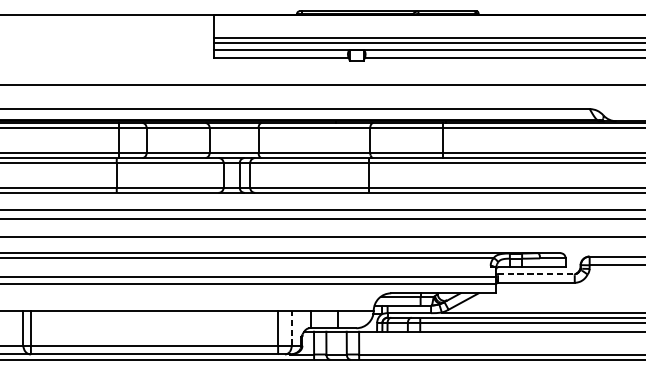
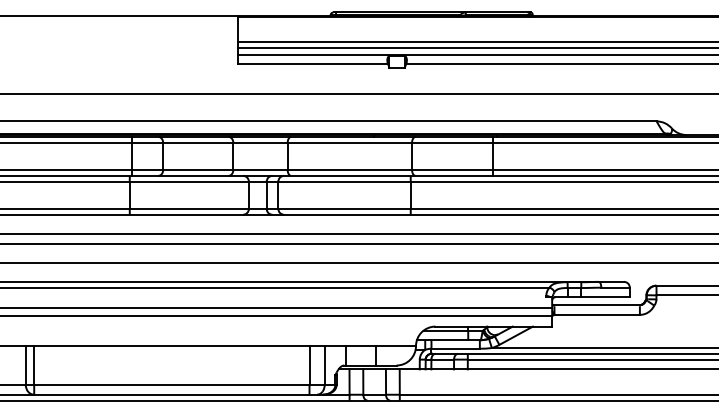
line: (535, 274) -> (596, 305), dashed -> solid
line: (291, 328) -> (324, 365), dashed -> solid

